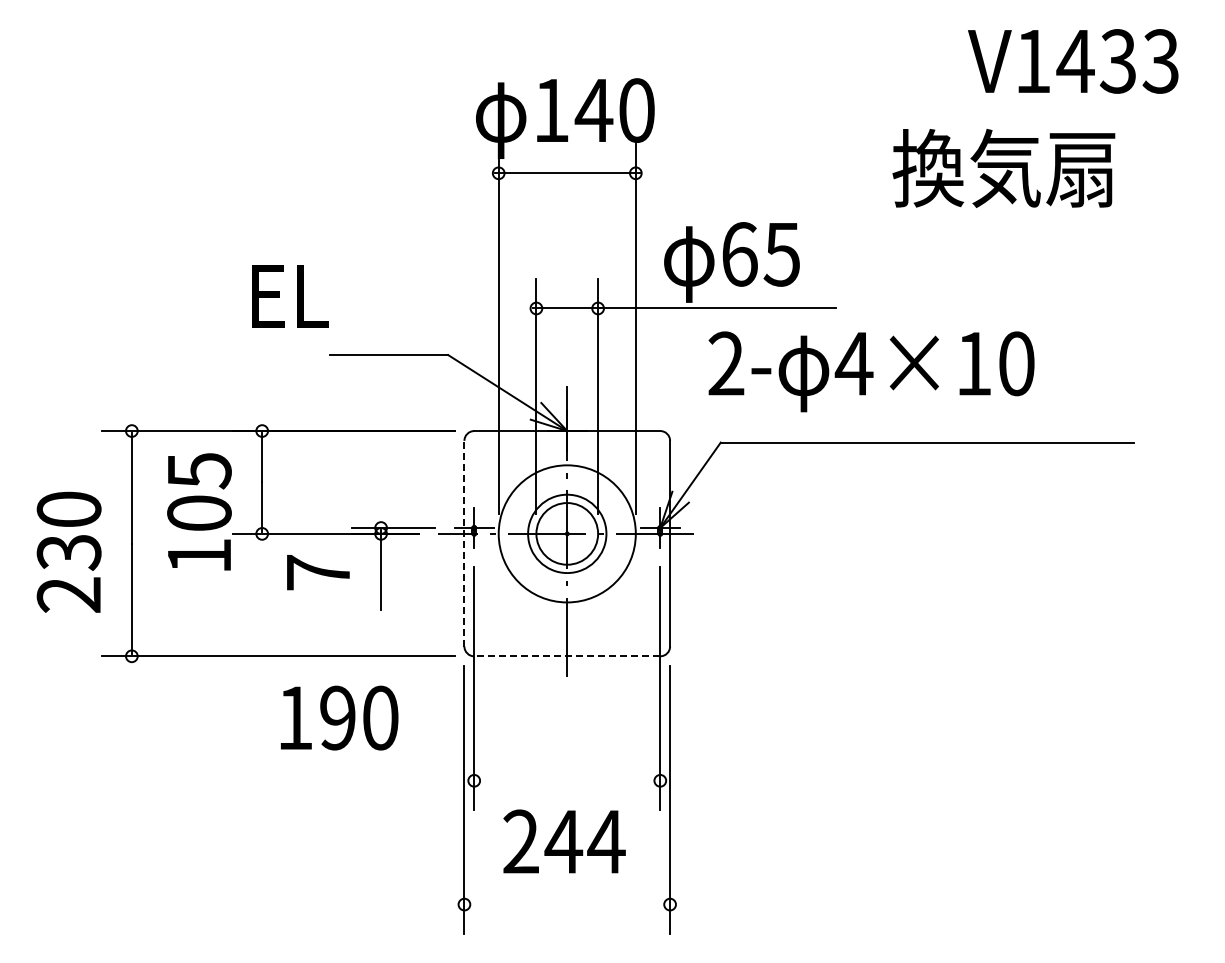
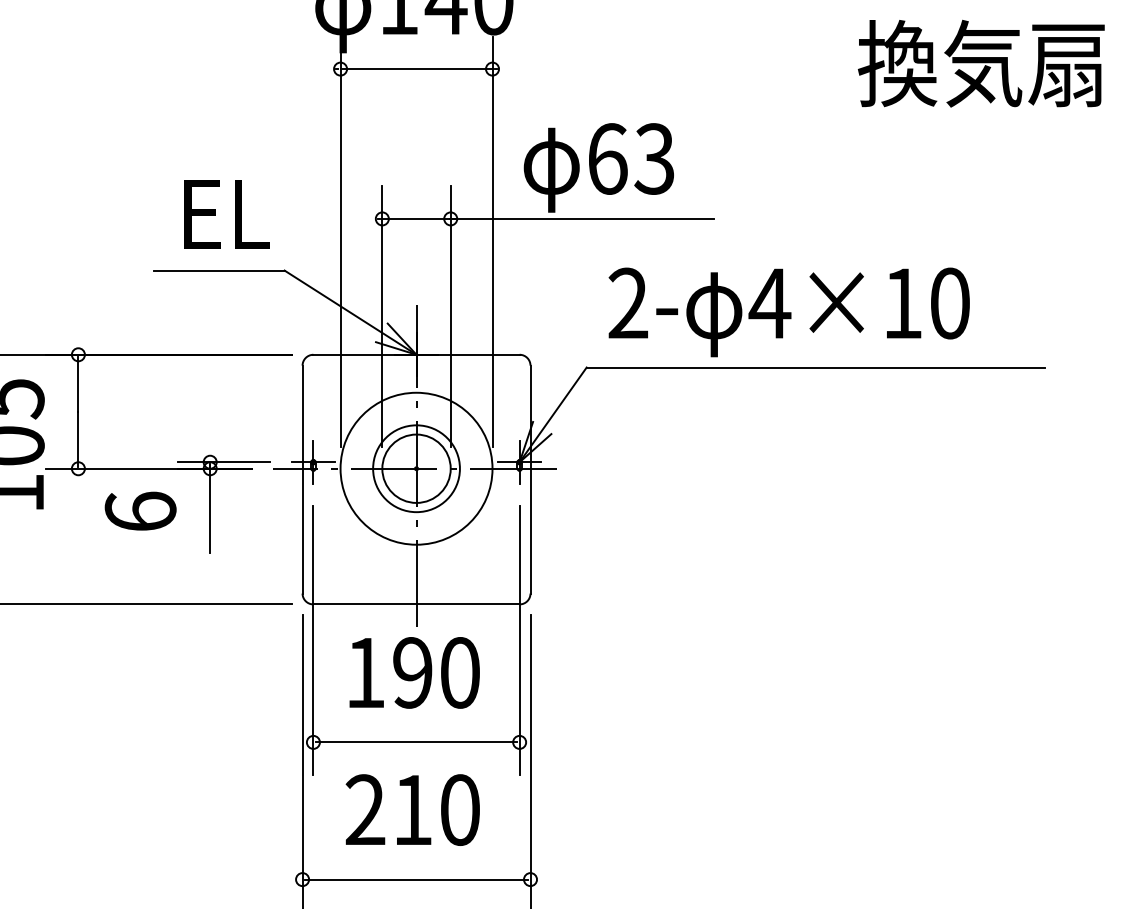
text: (1003, 168) -> (980, 63), moved
text: (781, 254) -> (653, 159), 65 -> 63
text: (290, 296) -> (227, 214), moved
text: (871, 371) -> (789, 312), moved
line: (464, 543) -> (302, 479), dashed -> solid
text: (318, 572) -> (140, 511), 7 -> 6
line: (566, 656) -> (415, 604), dashed -> solid
text: (339, 717) -> (414, 672), moved
line: (567, 780) -> (416, 742), added
text: (584, 841) -> (435, 809), 244 -> 210
line: (567, 904) -> (416, 879), added

